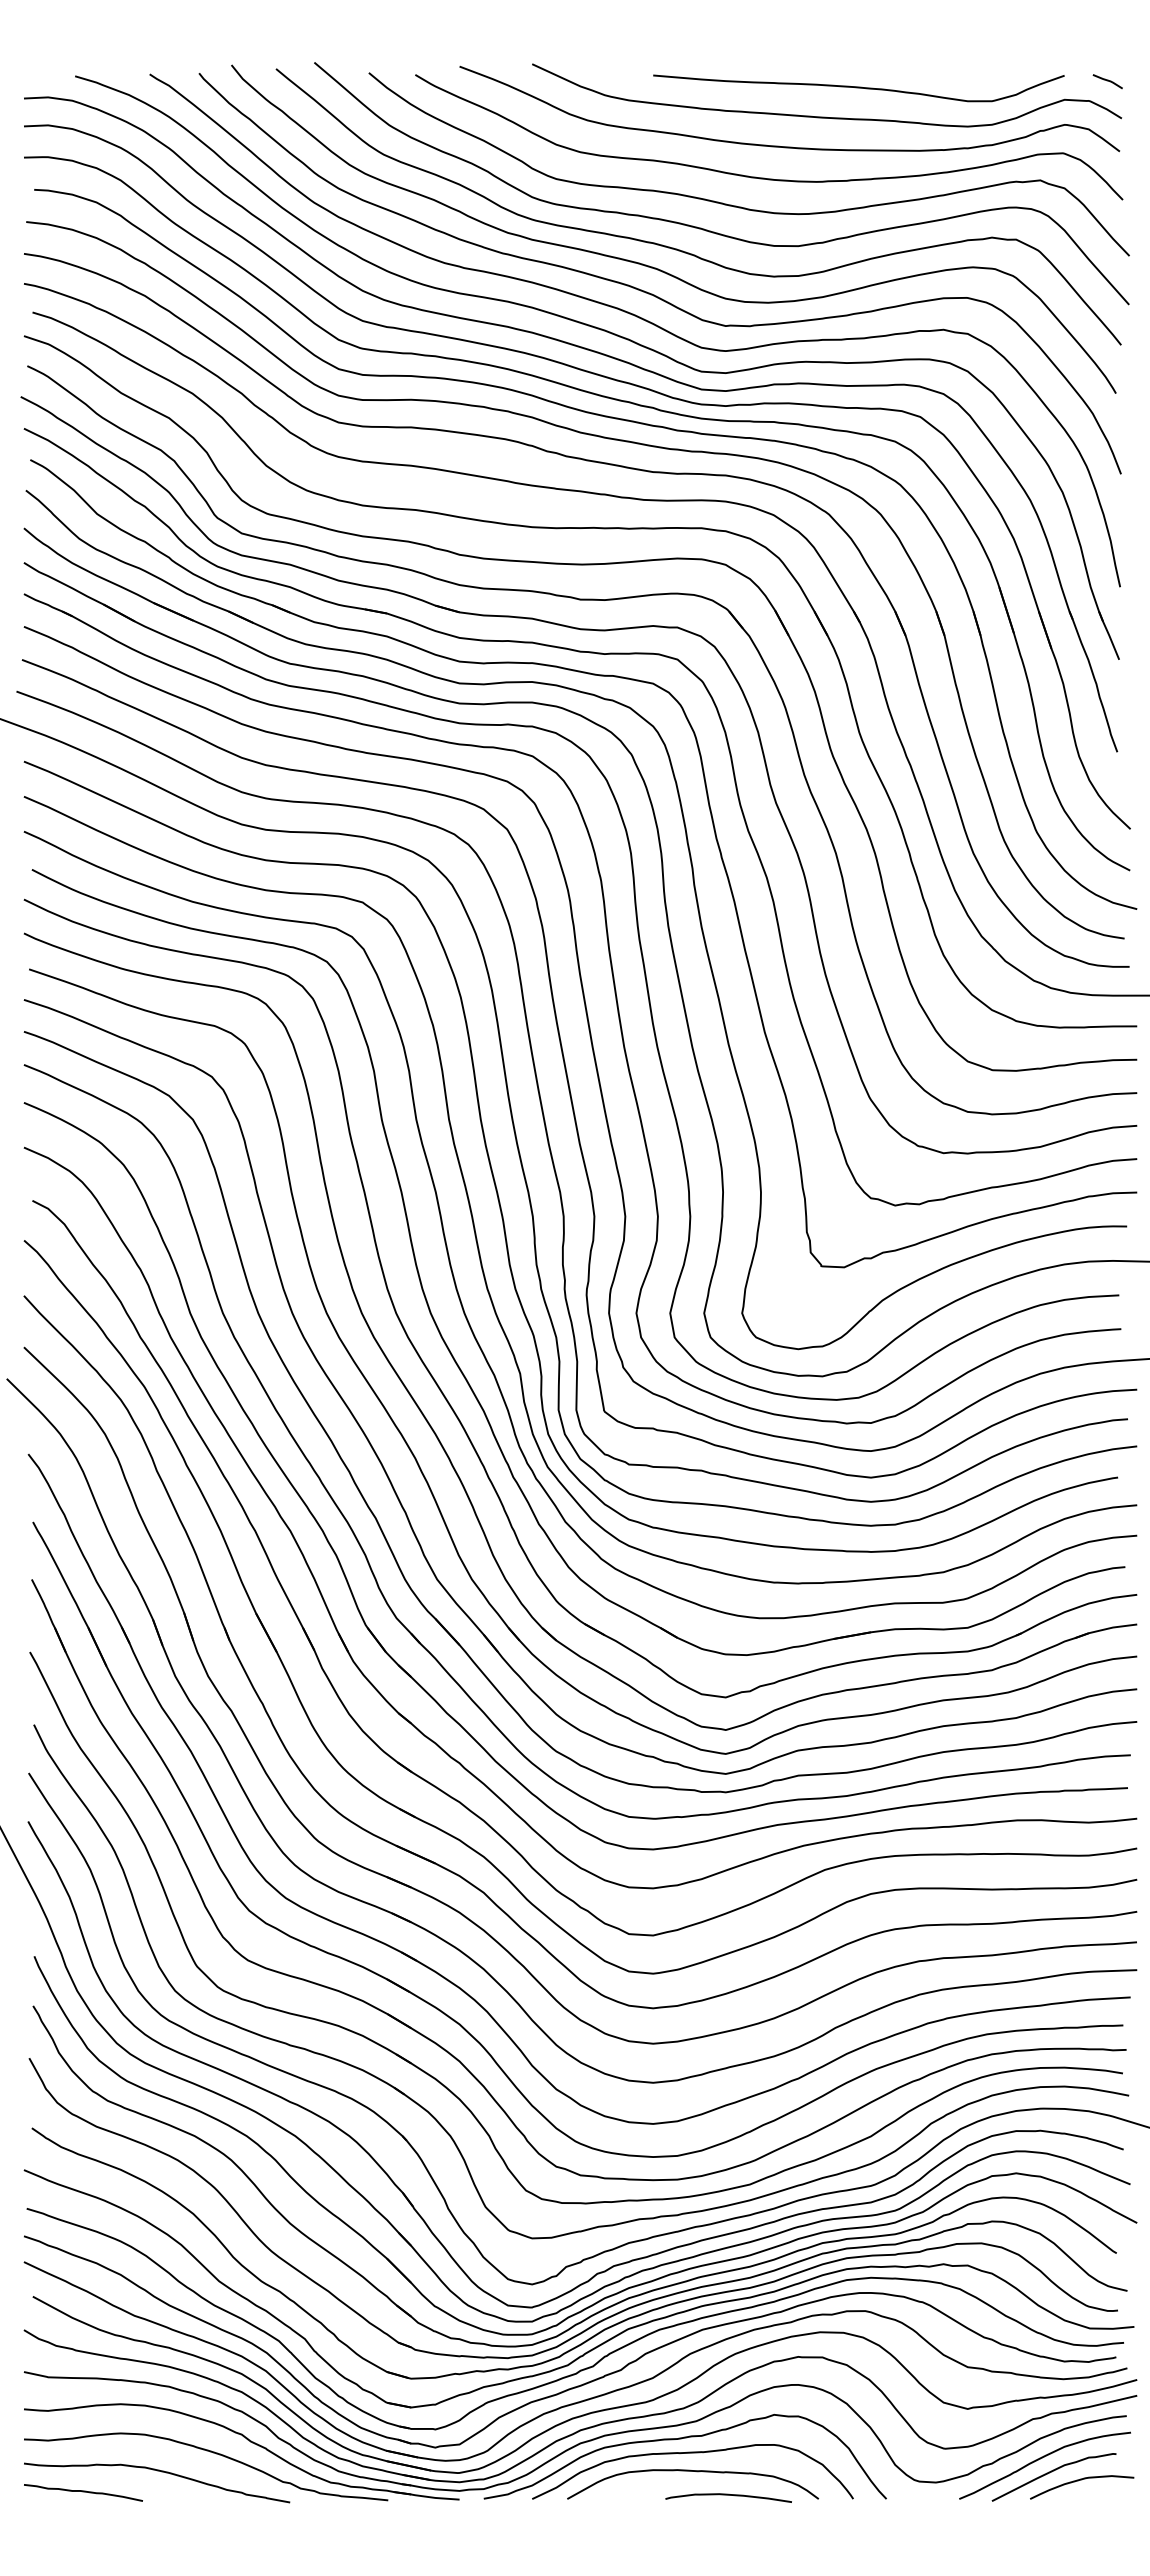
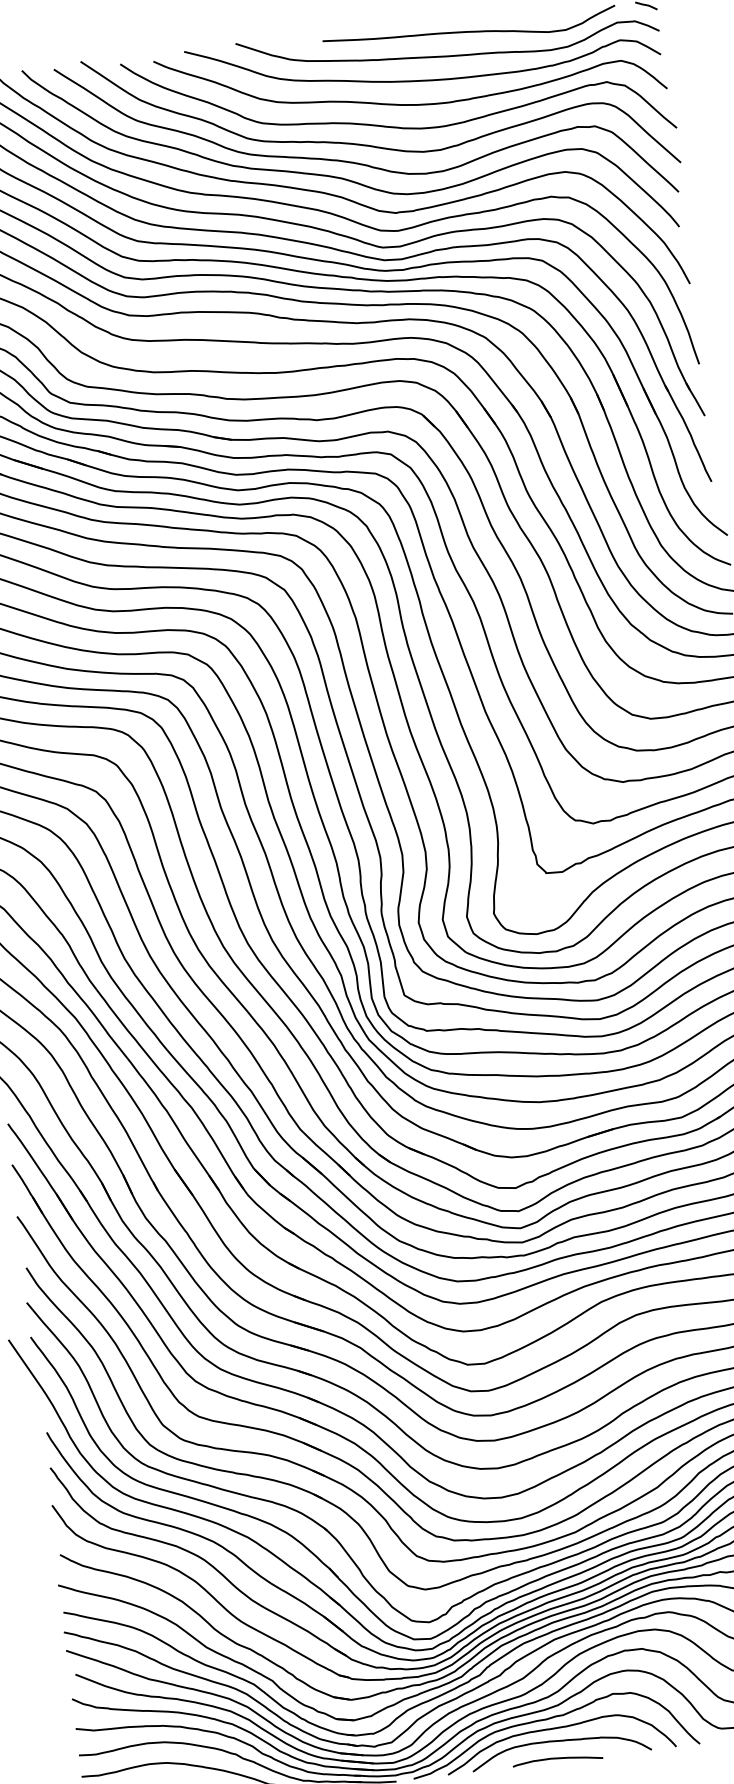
curve: (728, 2495) -> (557, 1758), moved

